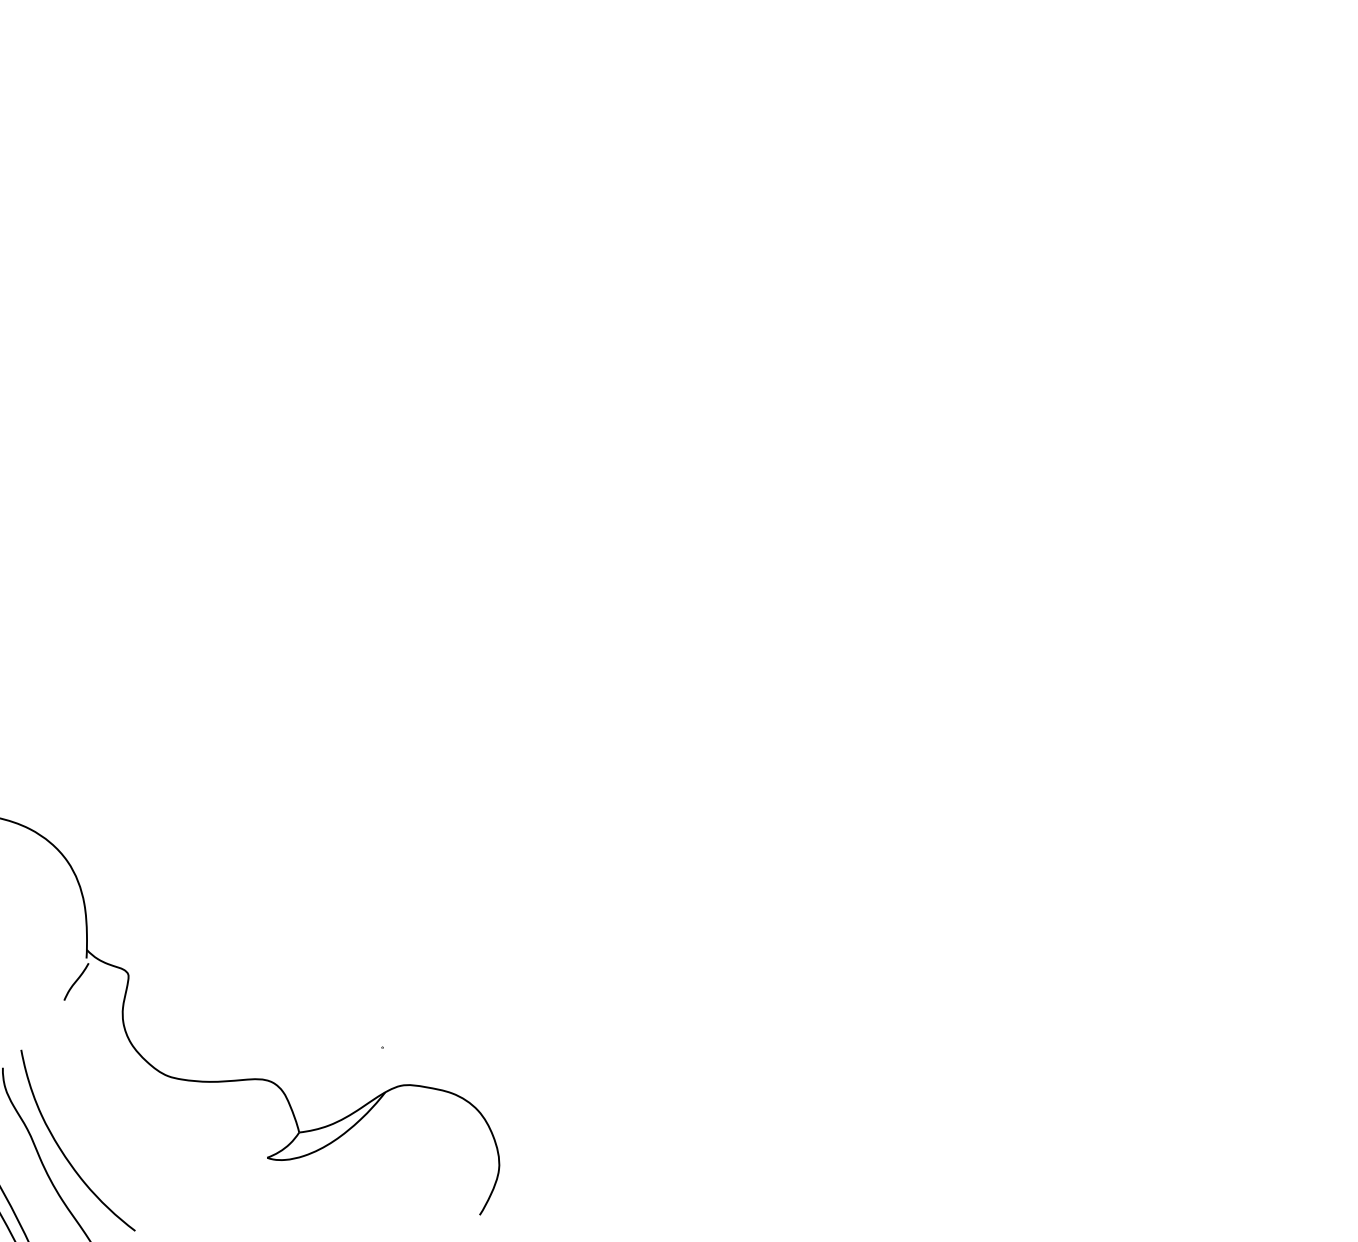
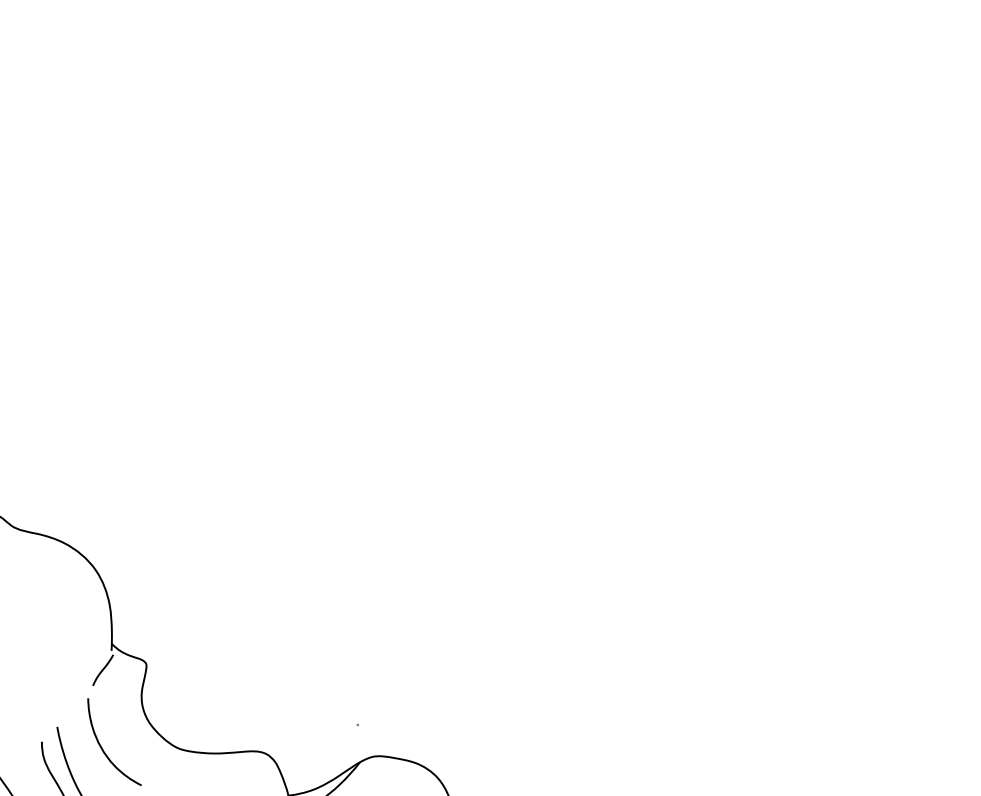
curve: (76, 1076) -> (103, 749), added

